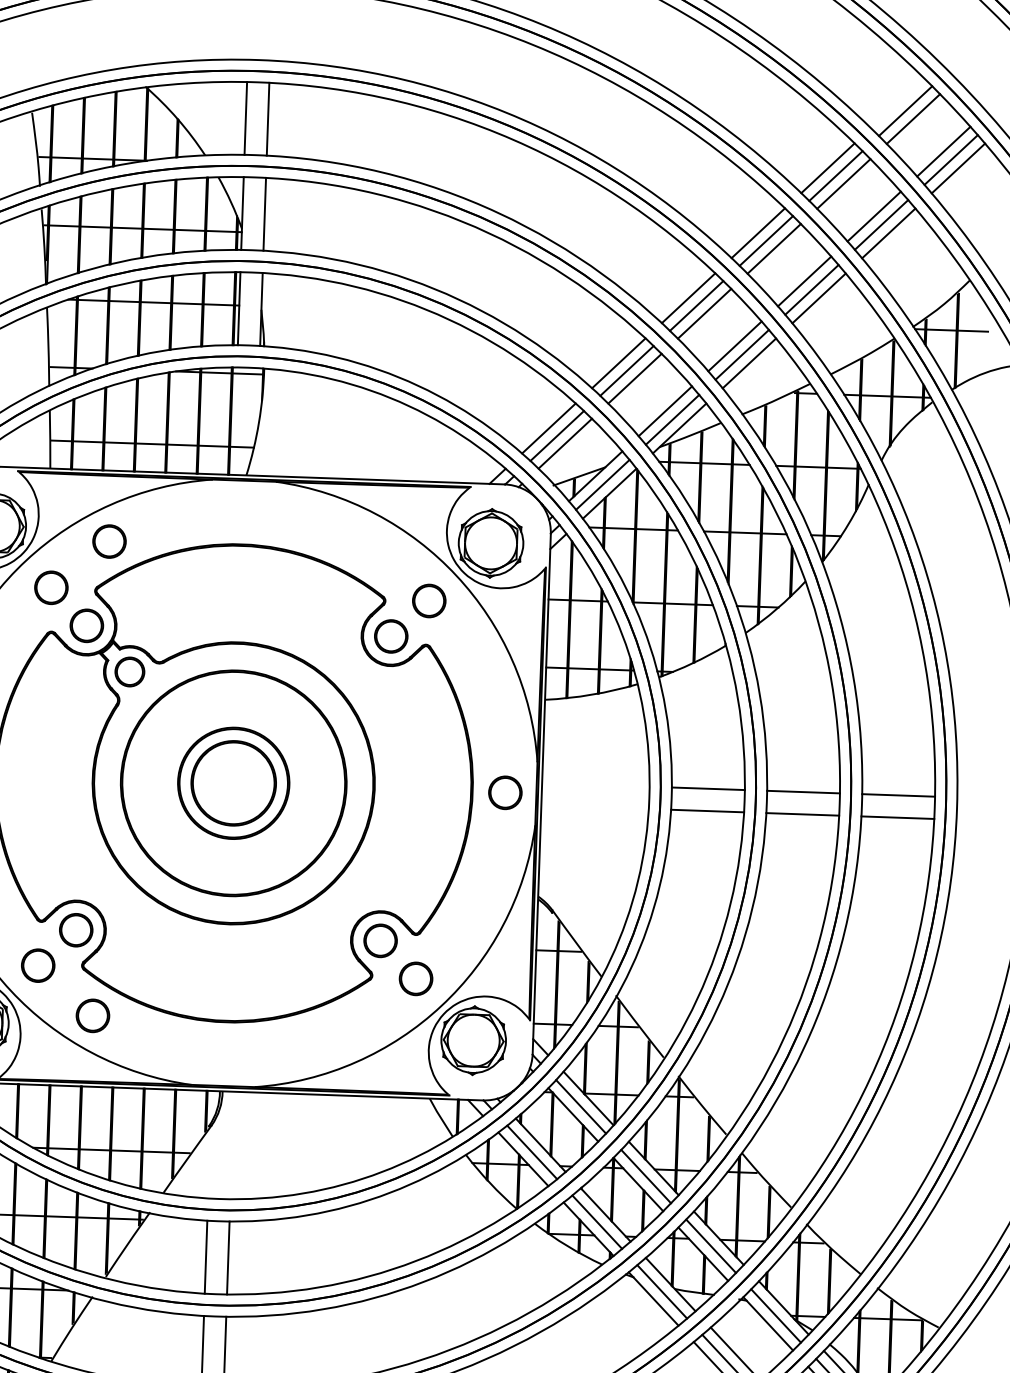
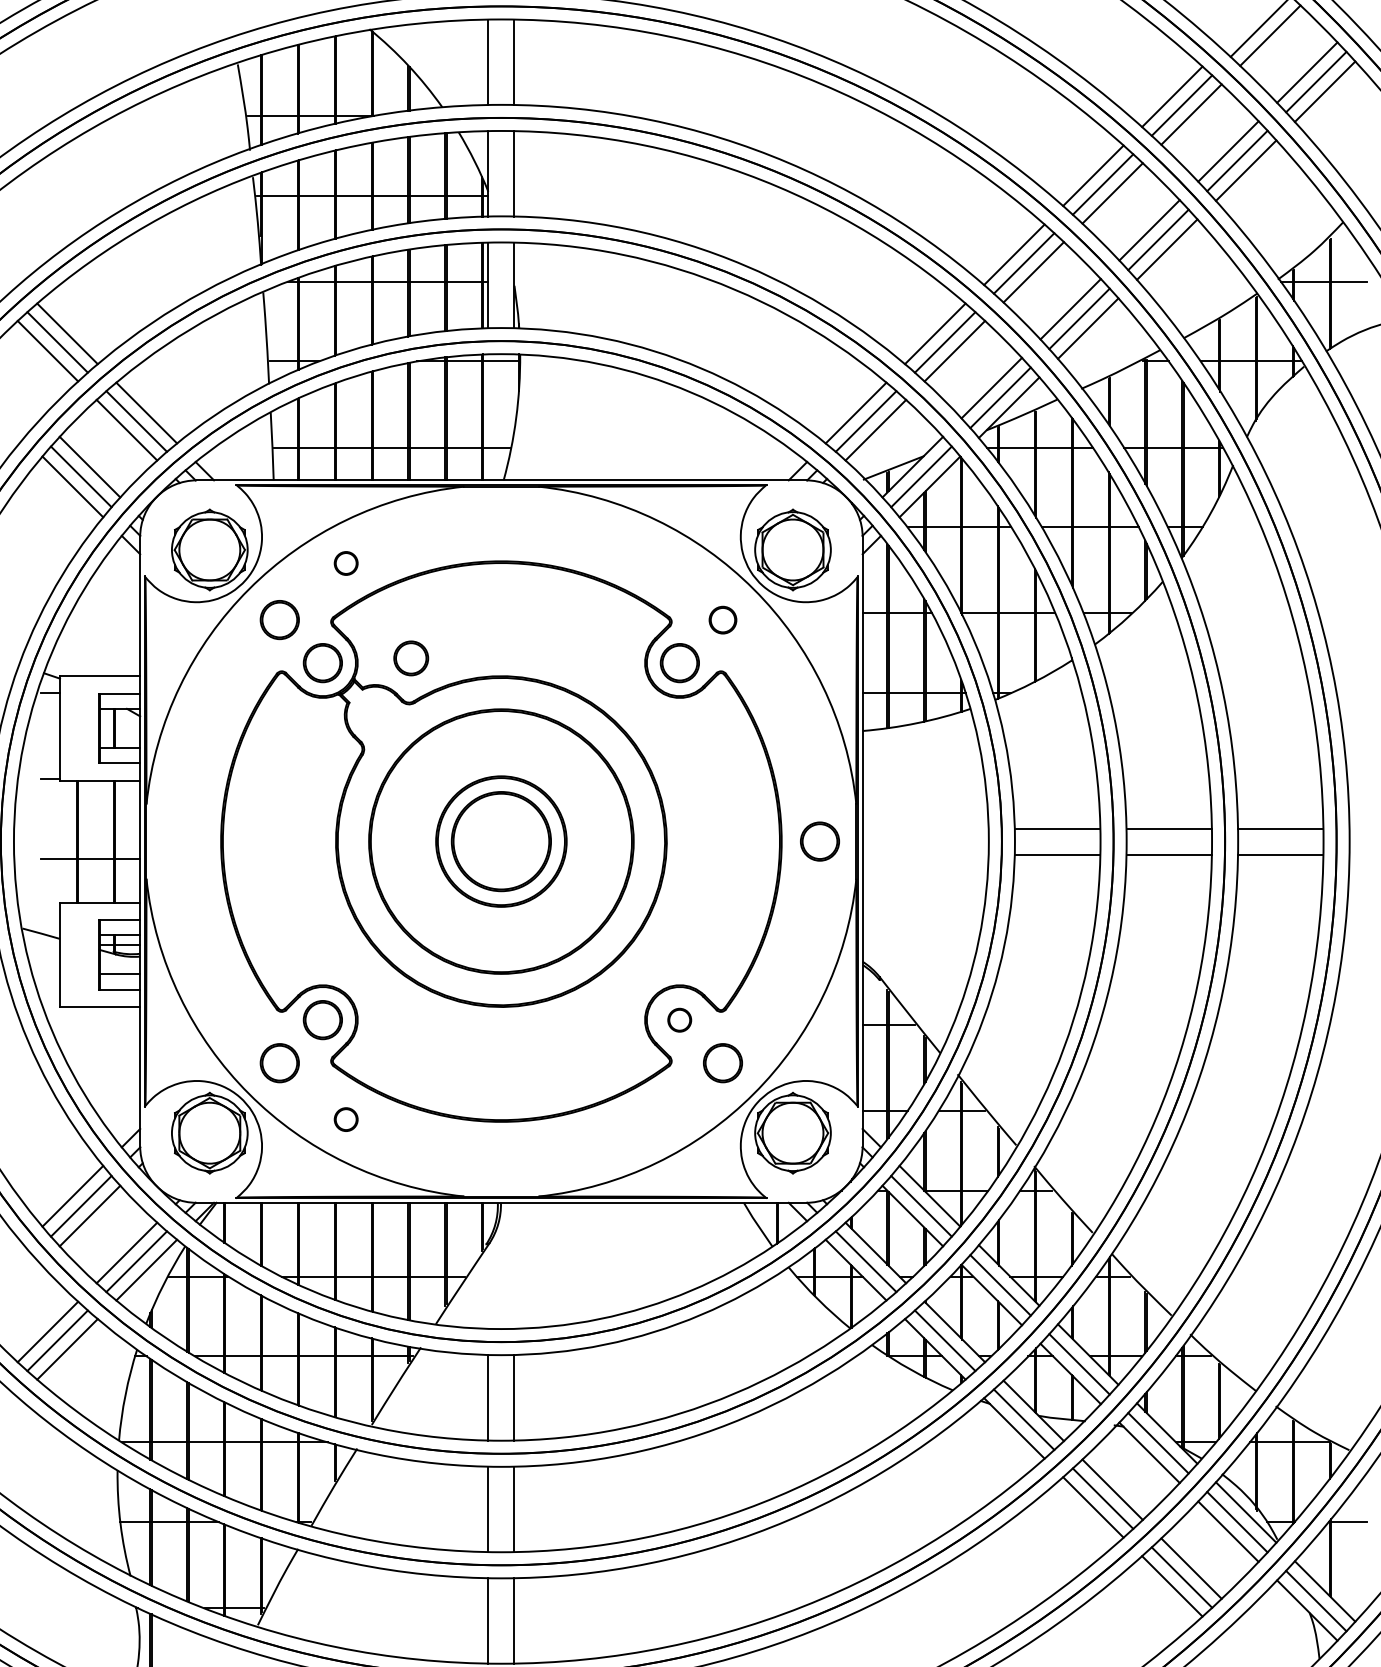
part: (109, 541) -> (346, 563), size x0.6
part: (428, 601) -> (722, 620), size x0.7
part: (130, 672) -> (411, 658), moved
part: (380, 941) -> (679, 1020), size x0.6
part: (93, 1015) -> (346, 1119), size x0.6

